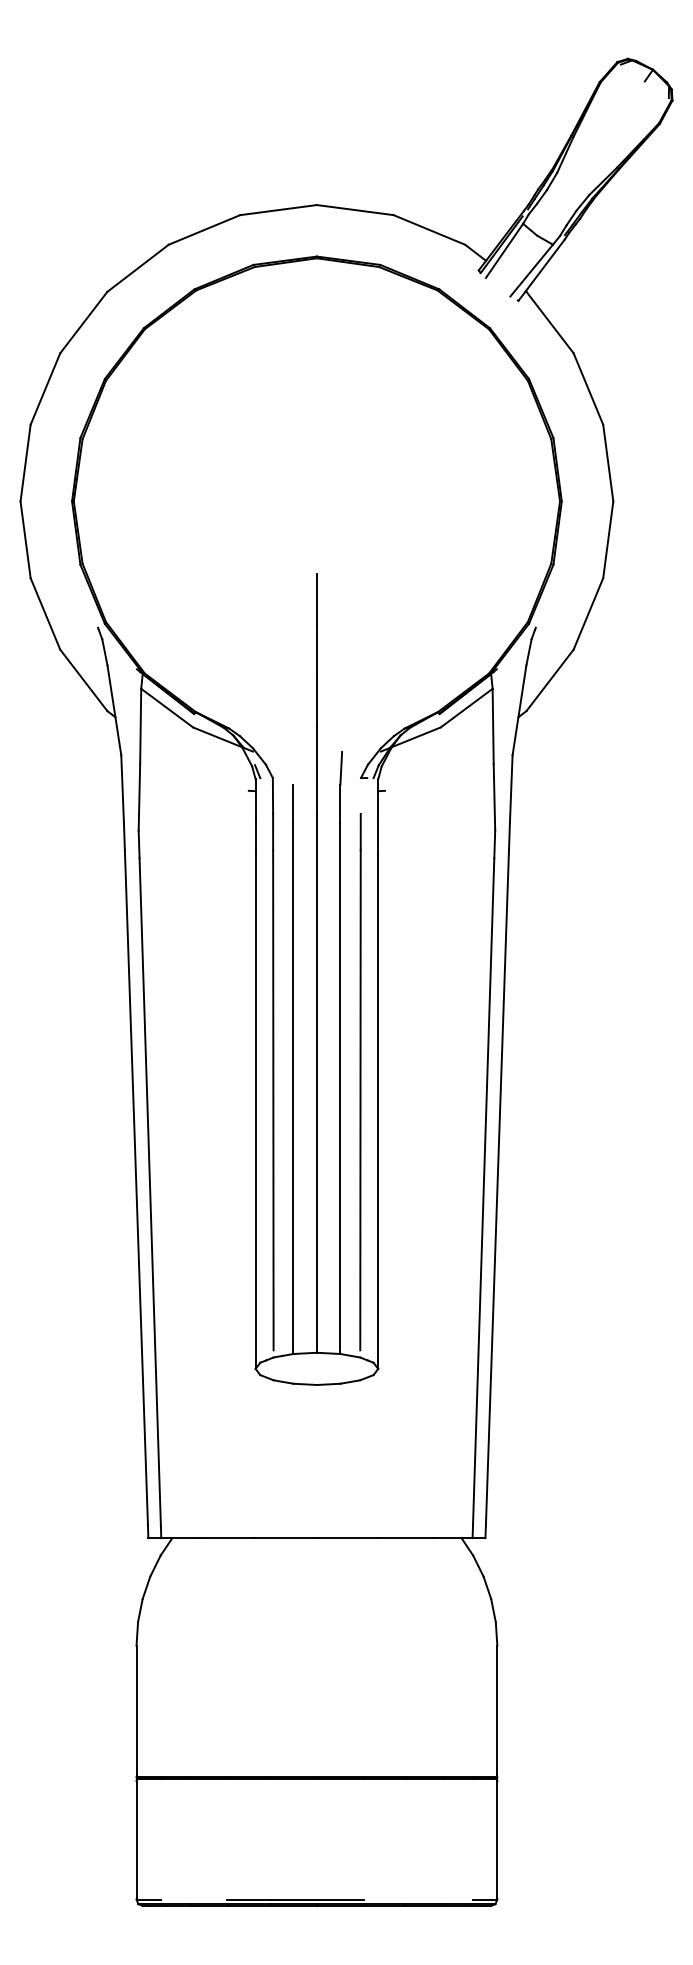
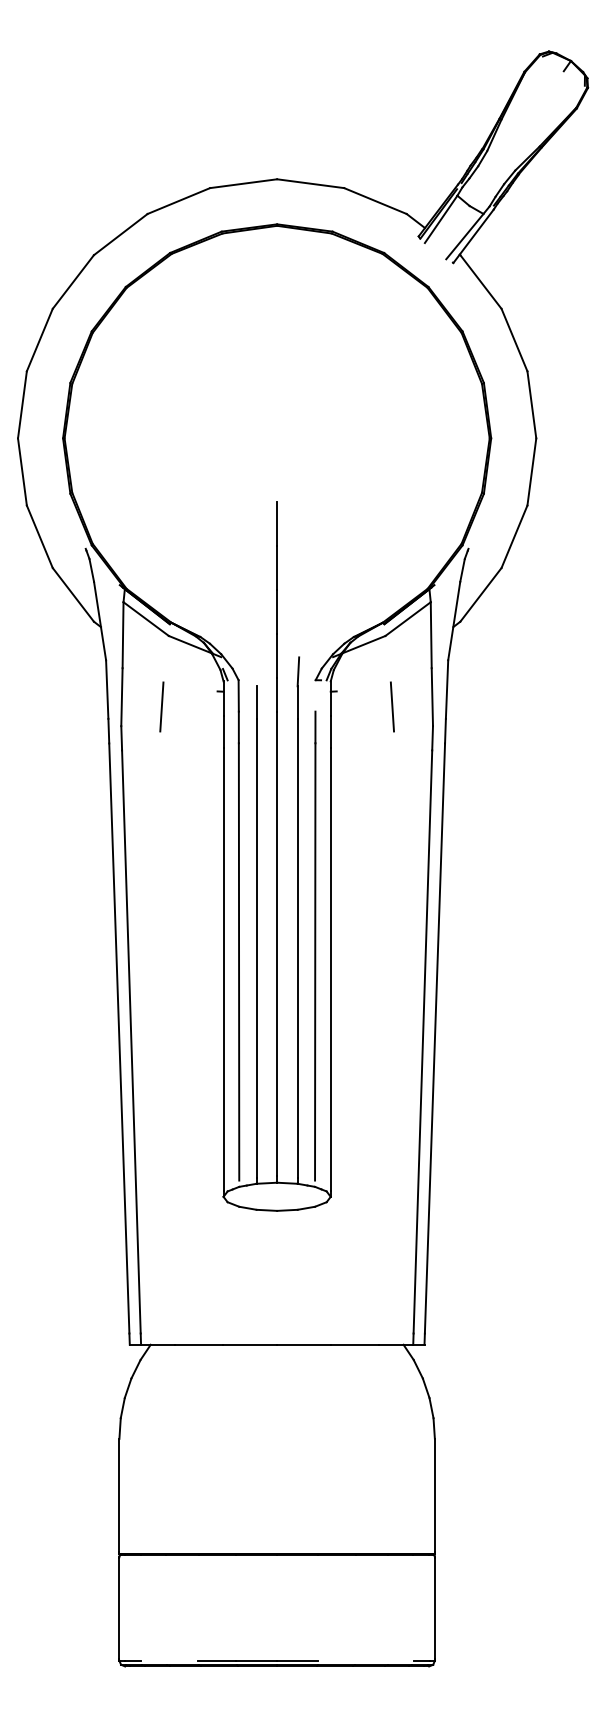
line: (184, 808) -> (161, 706), added
line: (448, 808) -> (392, 706), added

